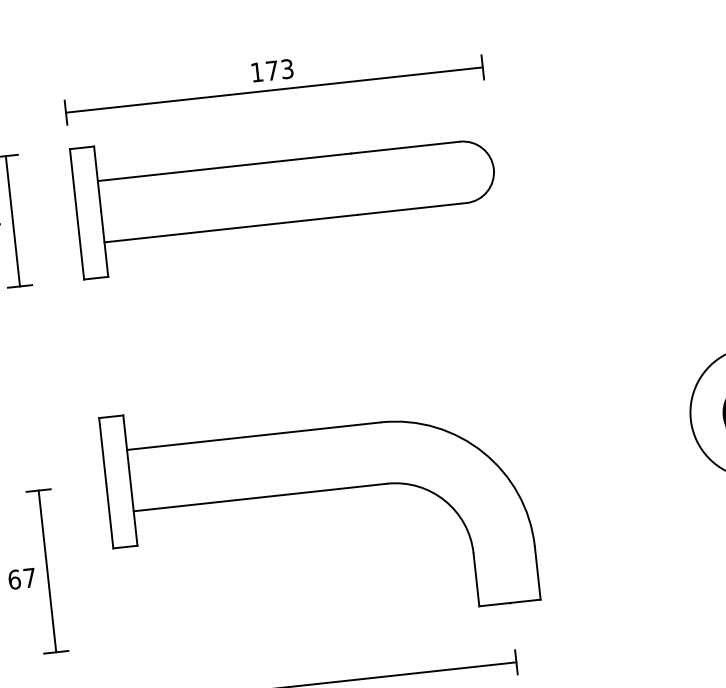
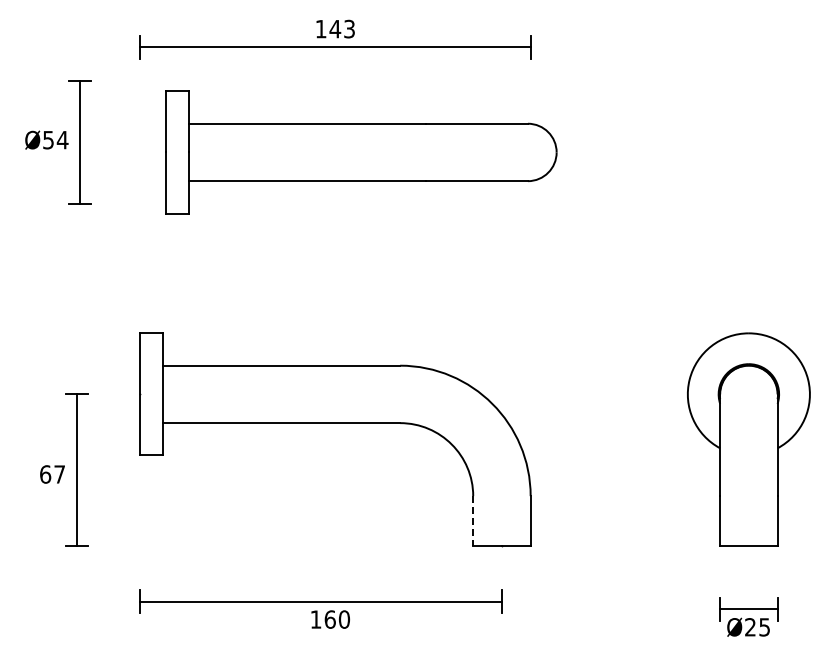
text: (272, 71) -> (335, 29), 173 -> 143
part: (285, 191) -> (361, 152), moved
line: (476, 580) -> (473, 521), solid -> dashed

